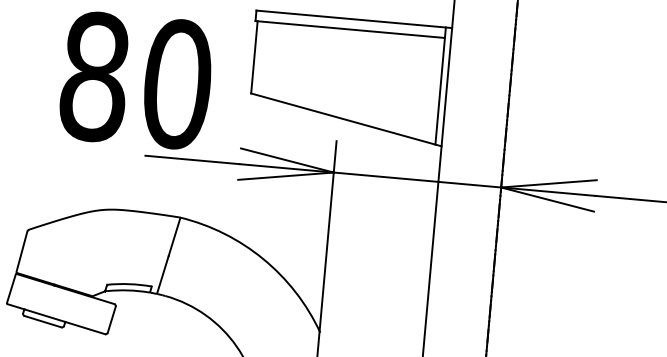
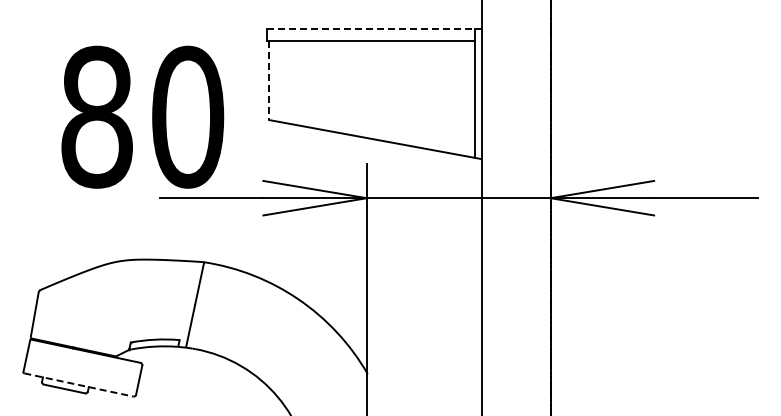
line: (354, 19) -> (374, 29), solid -> dashed
line: (254, 57) -> (269, 80), solid -> dashed
line: (56, 318) -> (78, 384), solid -> dashed

